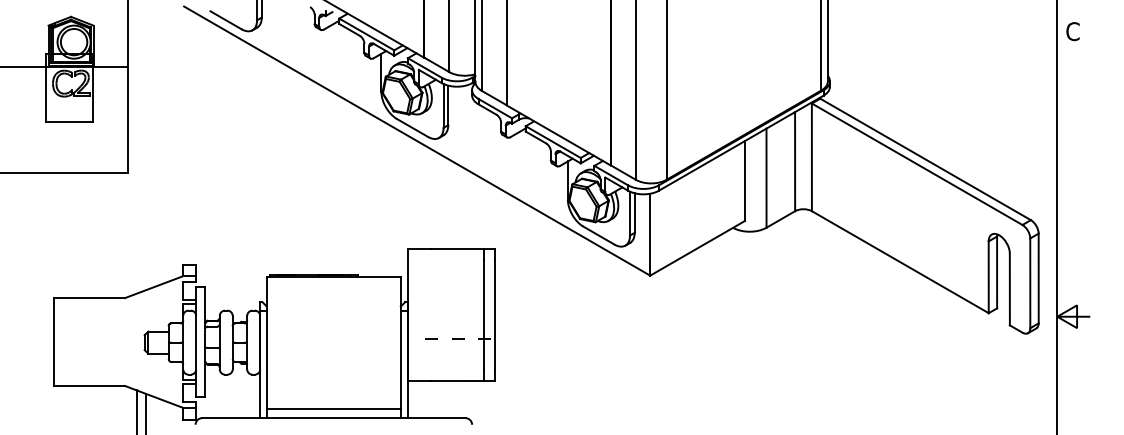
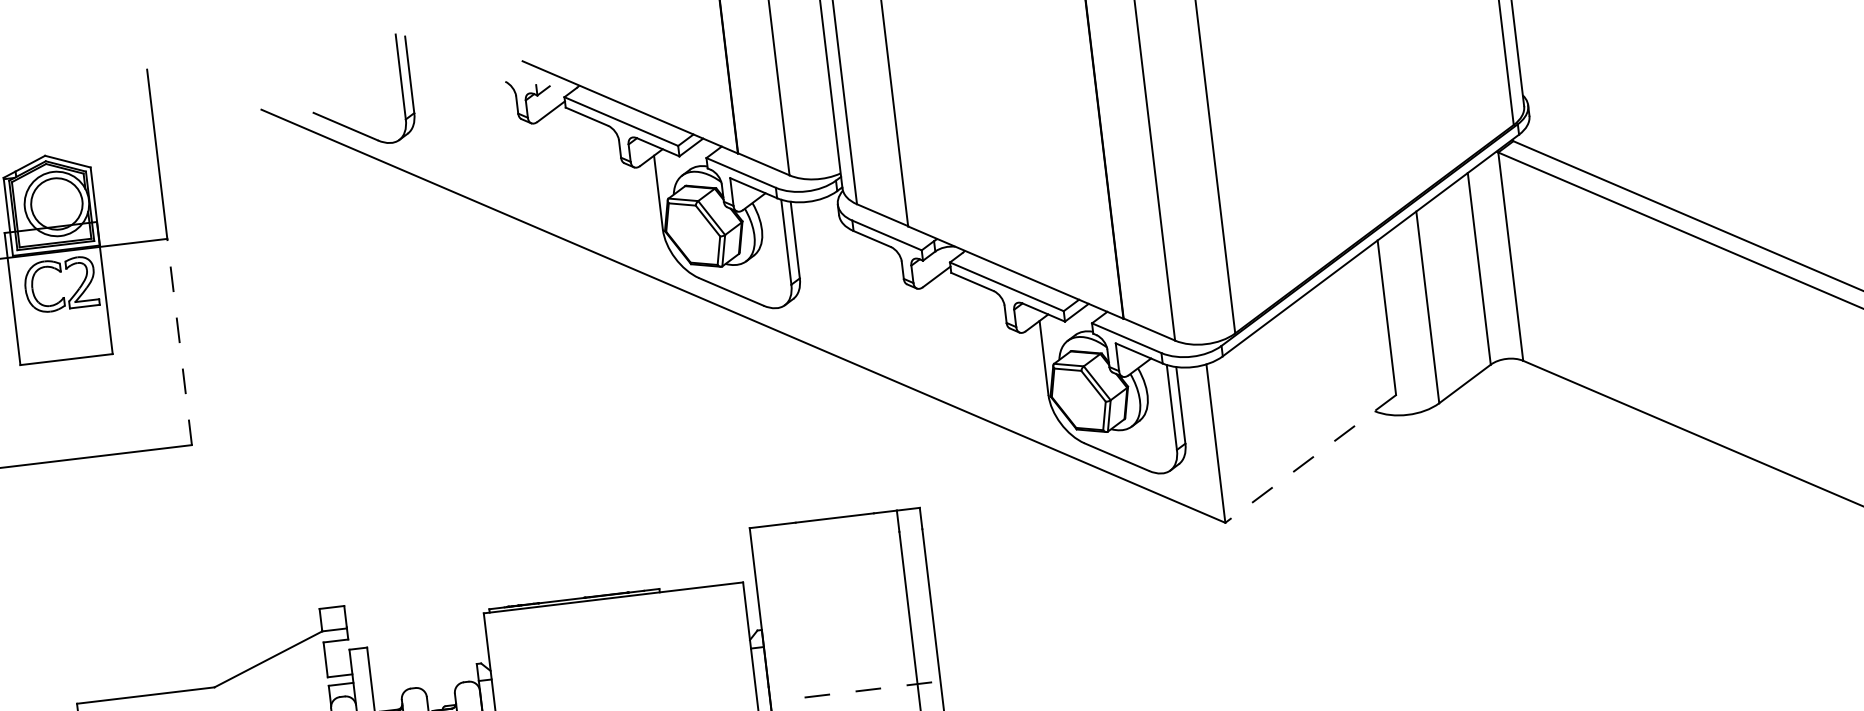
line: (128, 119) -> (179, 341), solid -> dashed
line: (697, 248) -> (1310, 459), solid -> dashed

